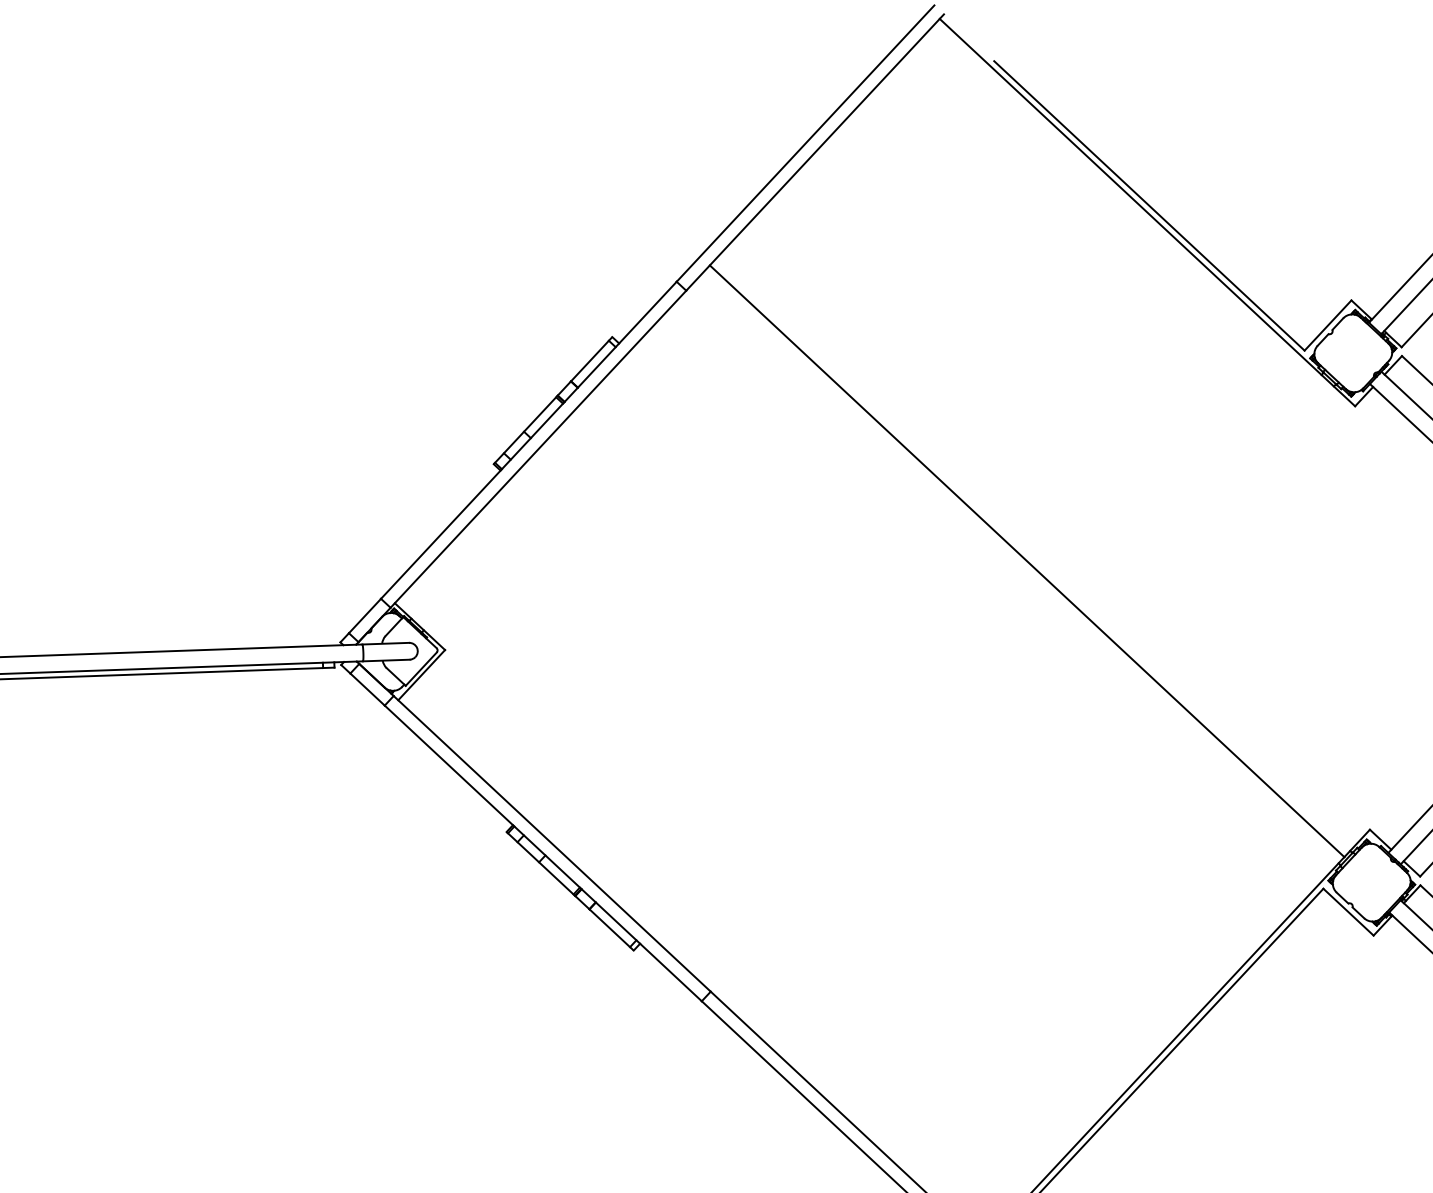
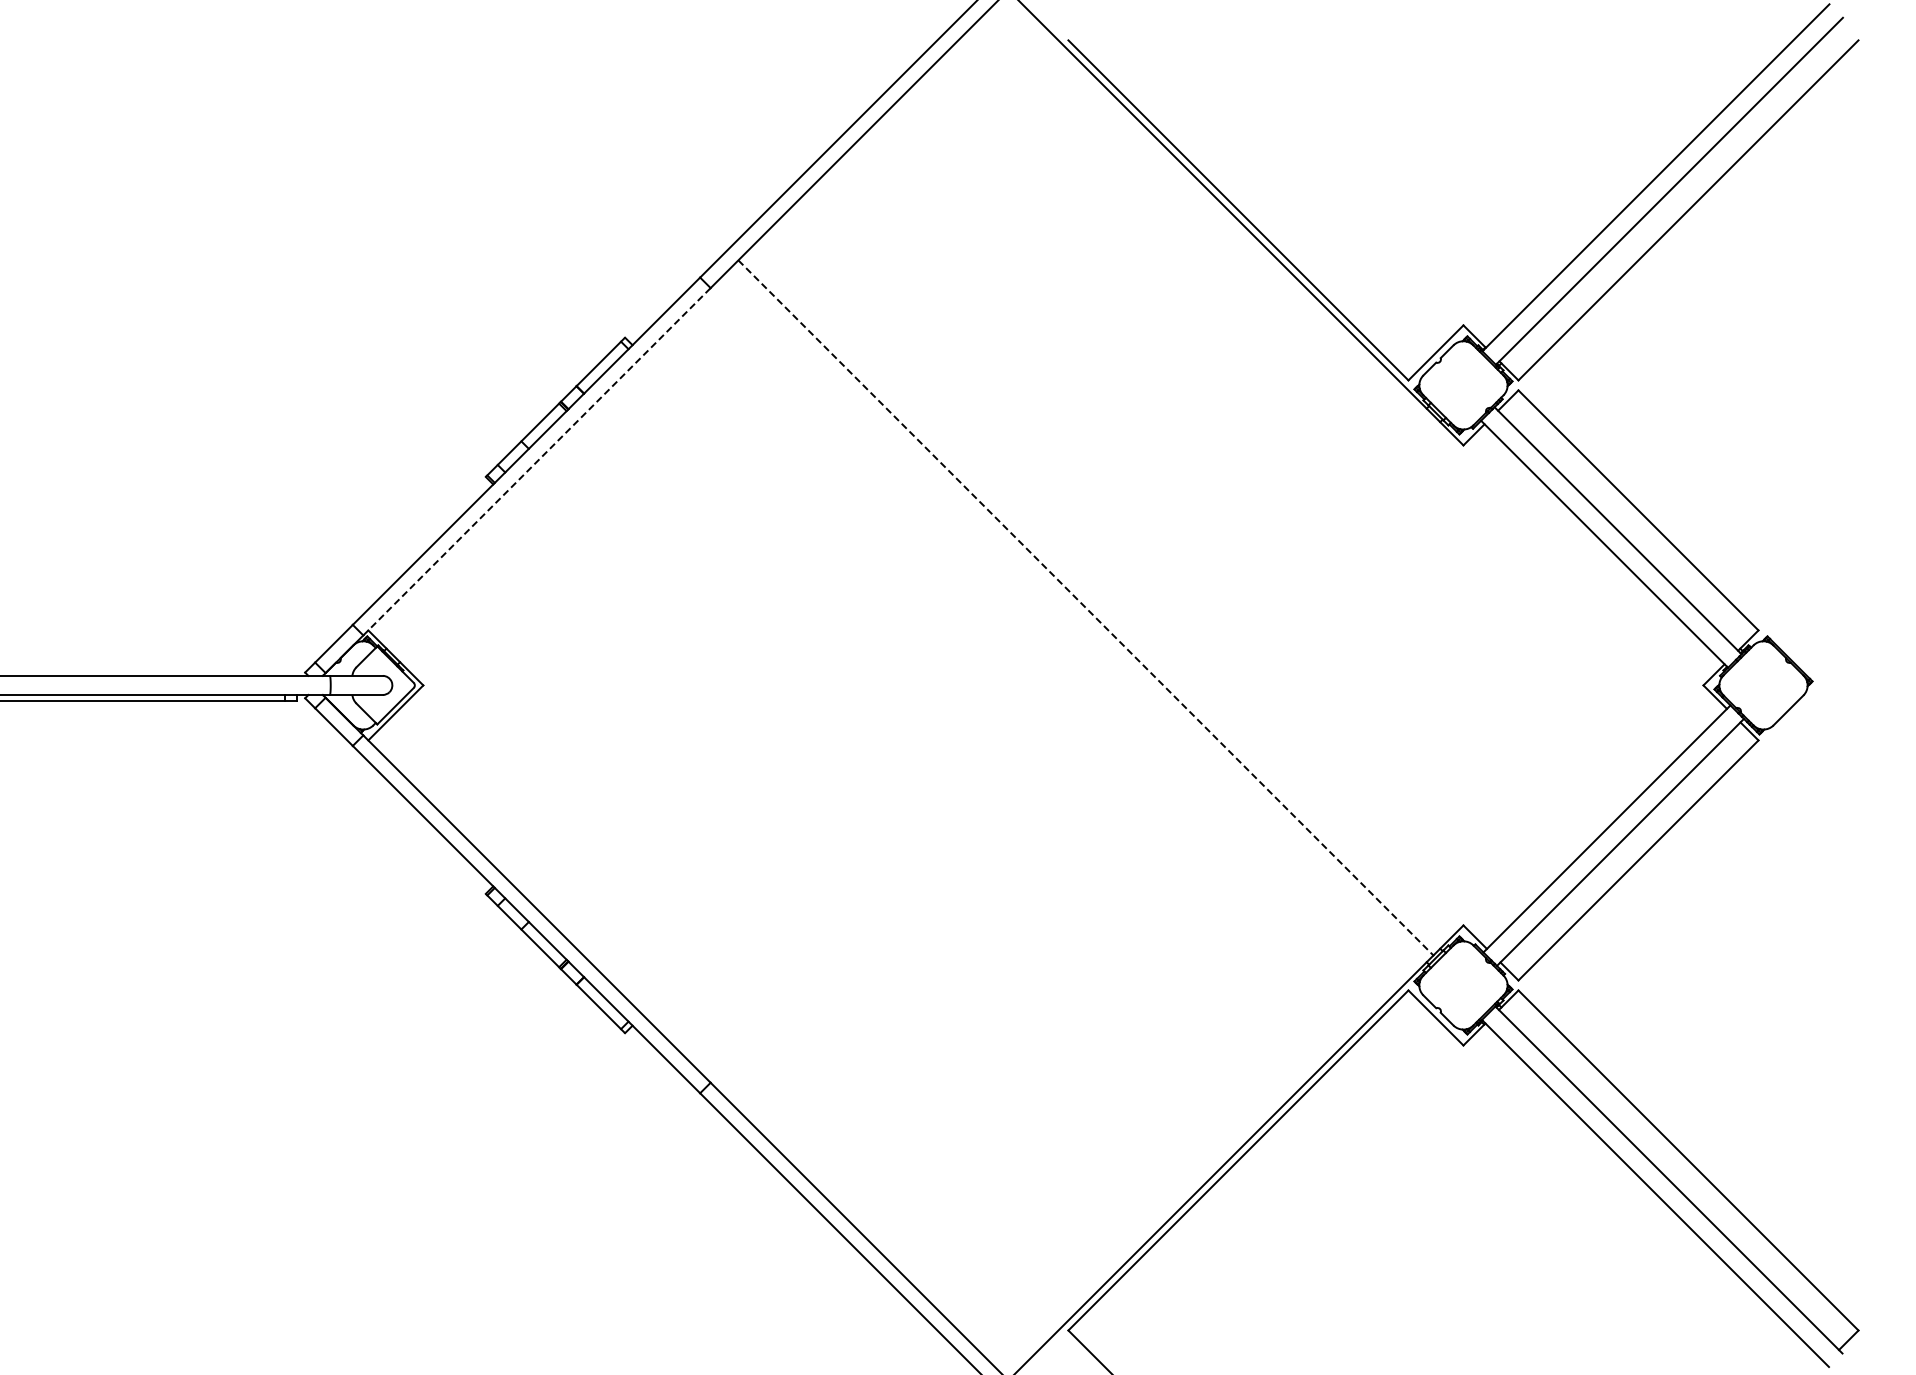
line: (538, 449) -> (537, 461), solid -> dashed
line: (1027, 561) -> (1086, 608), solid -> dashed

